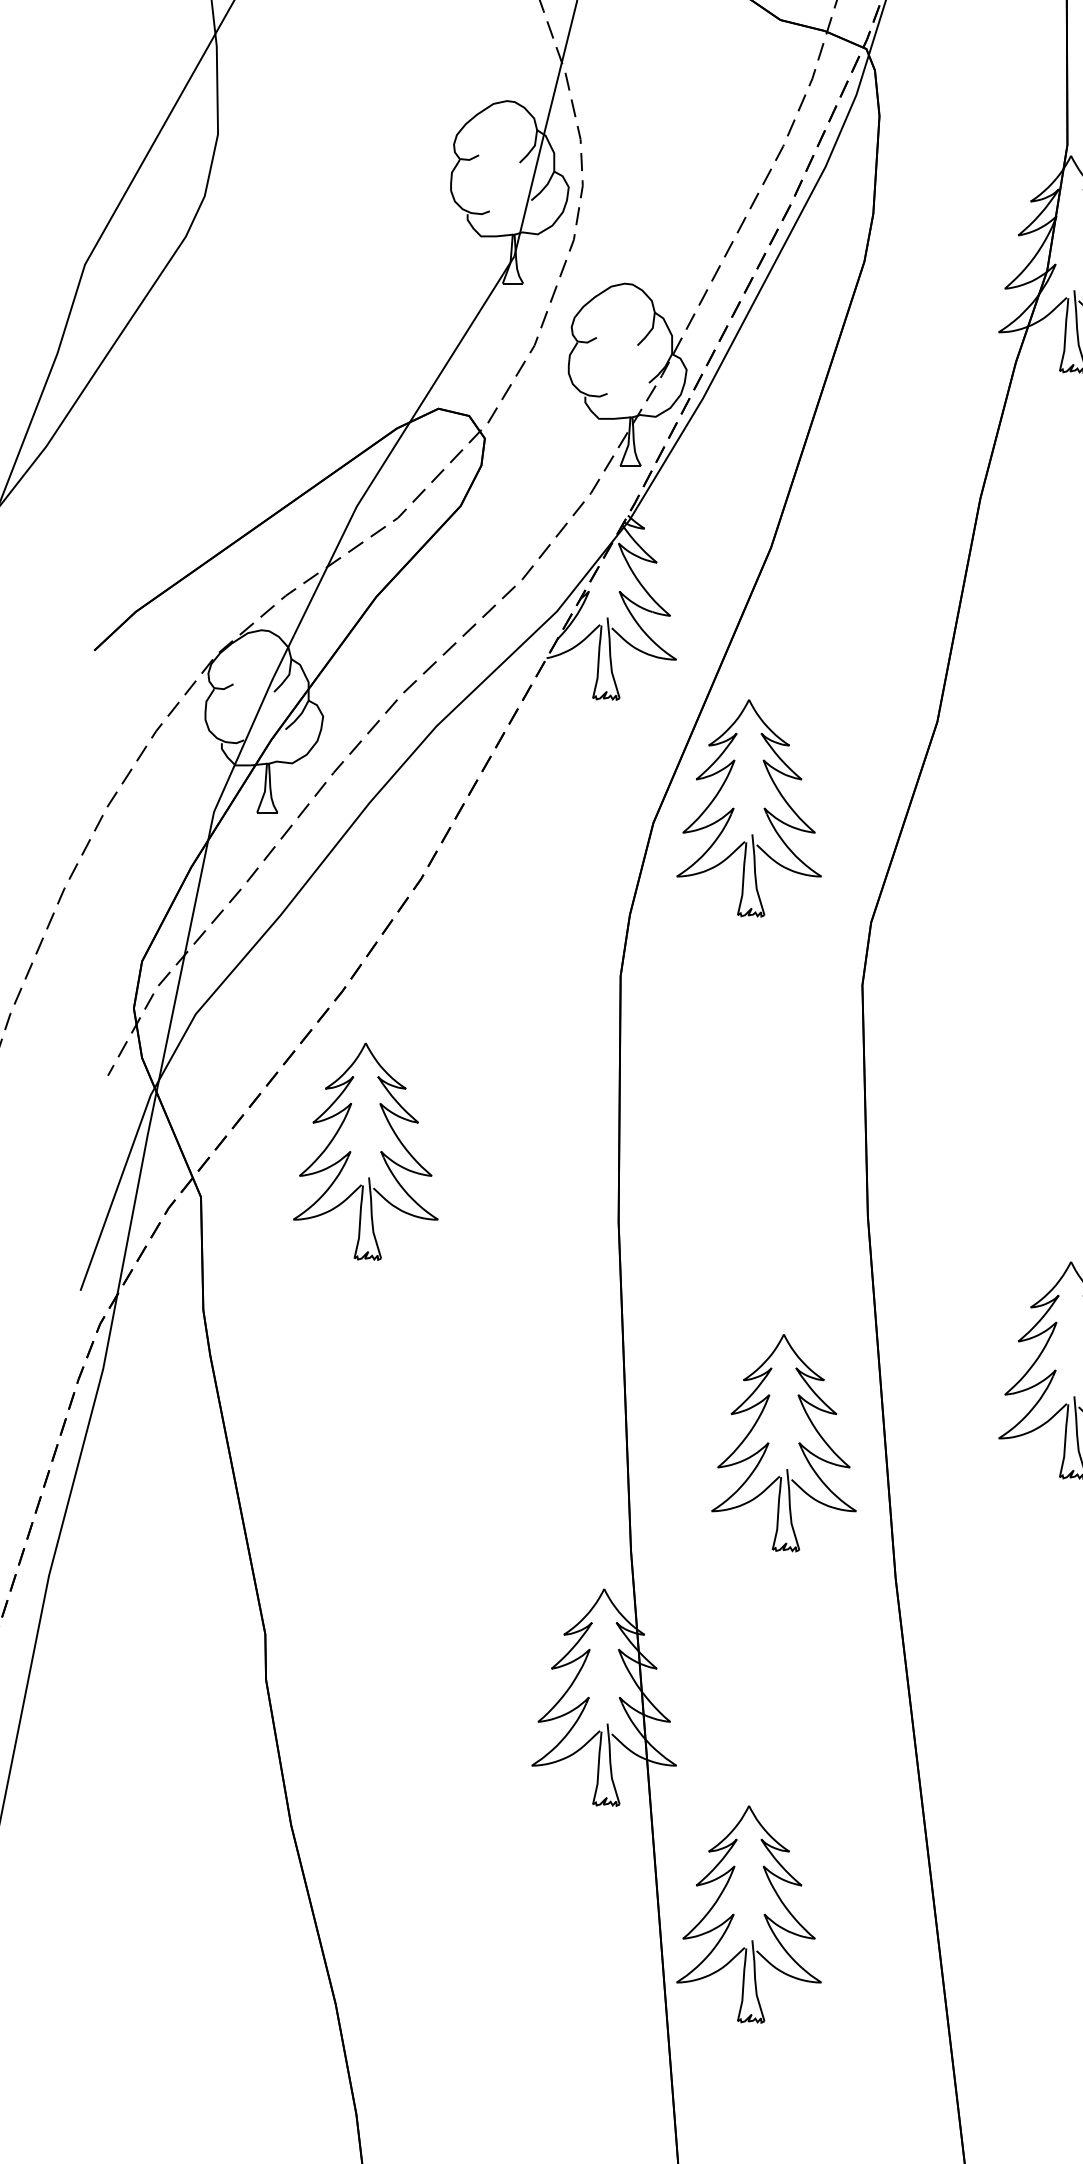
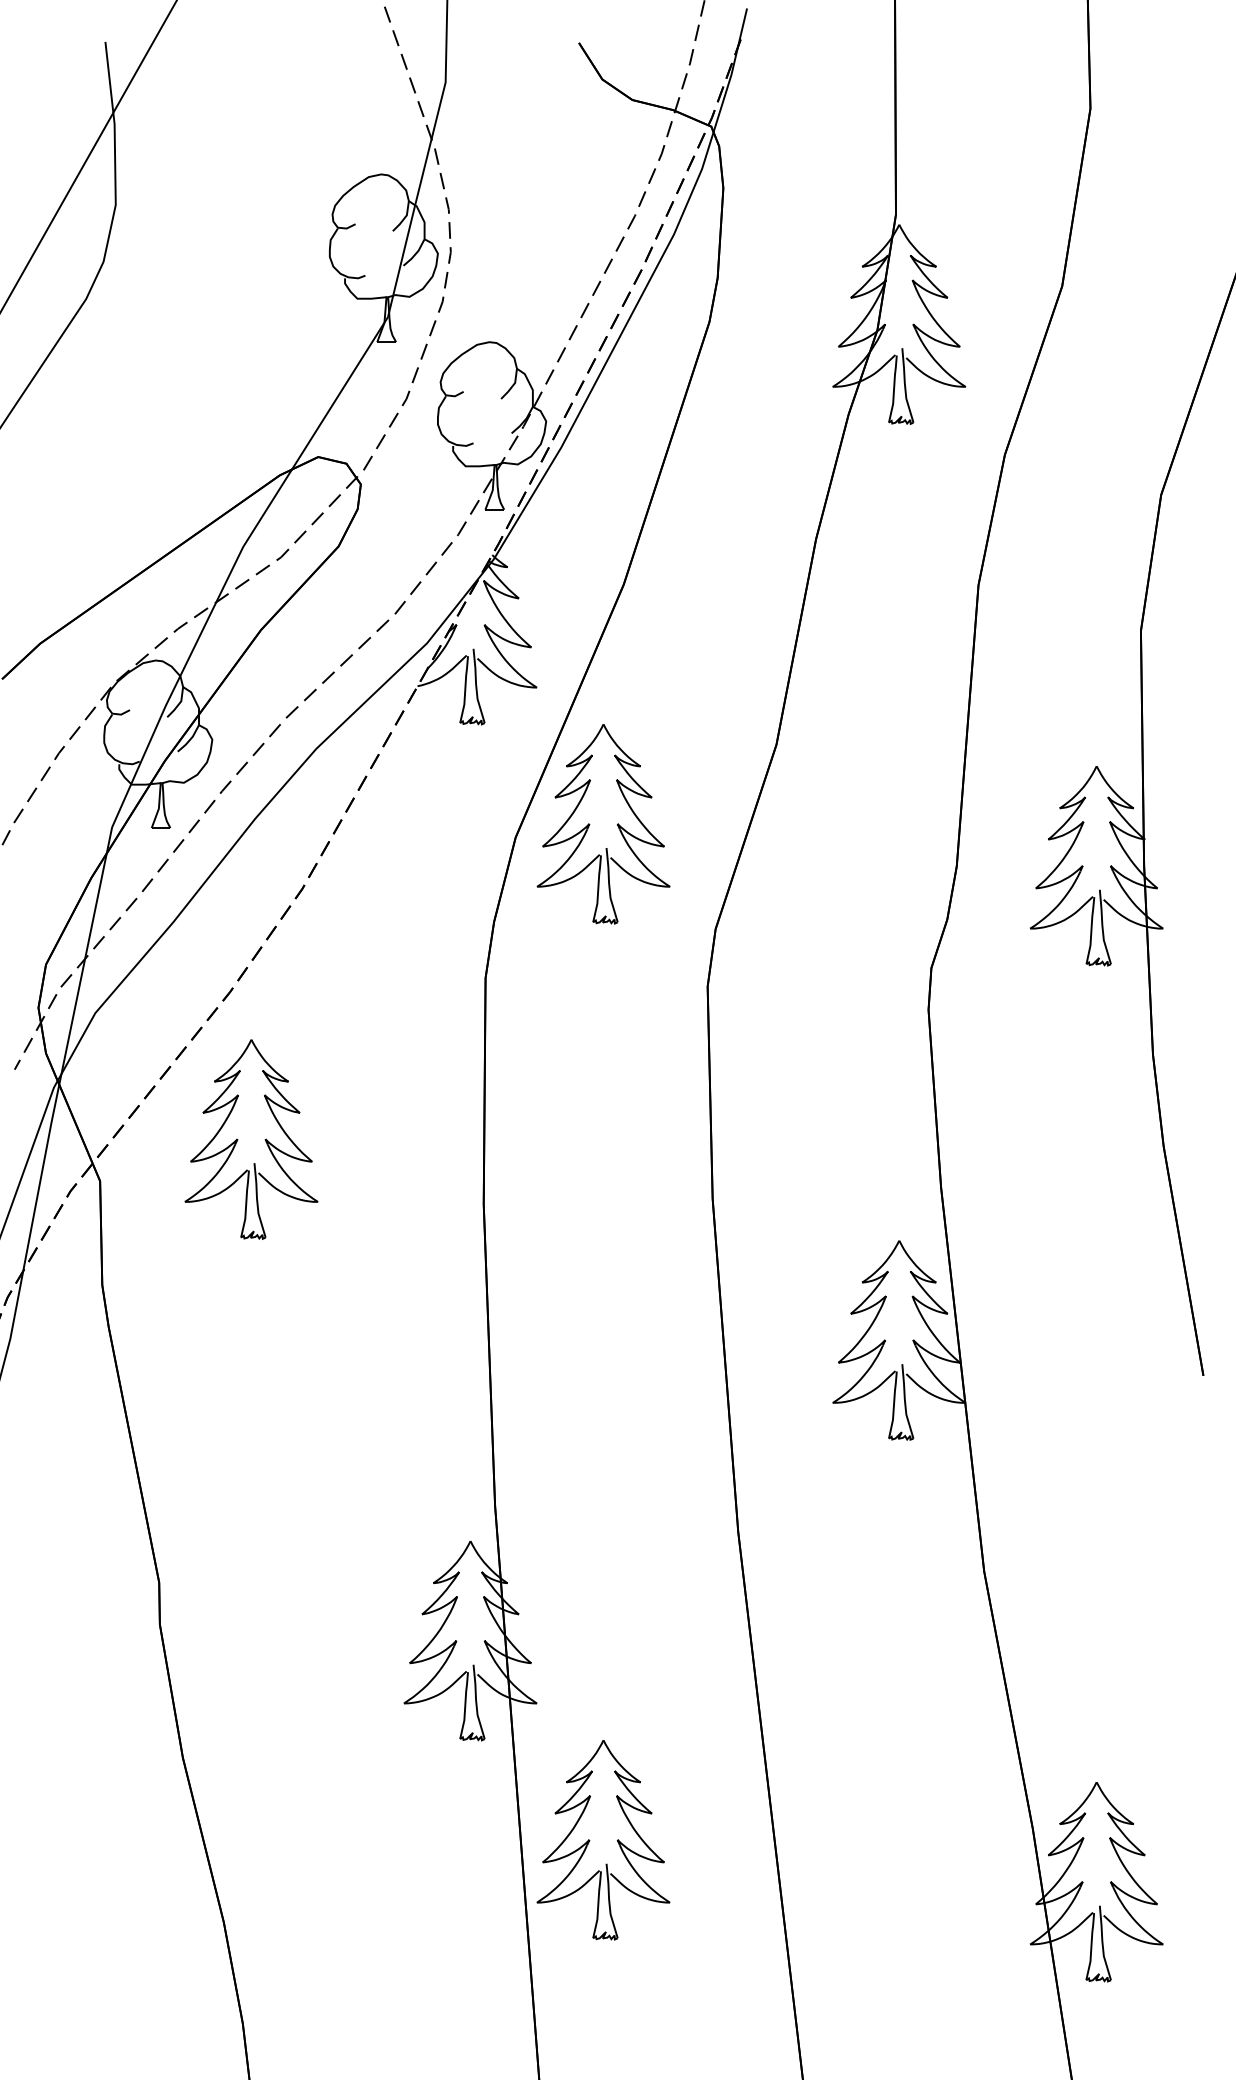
part: (769, 1443) -> (622, 1407), removed

